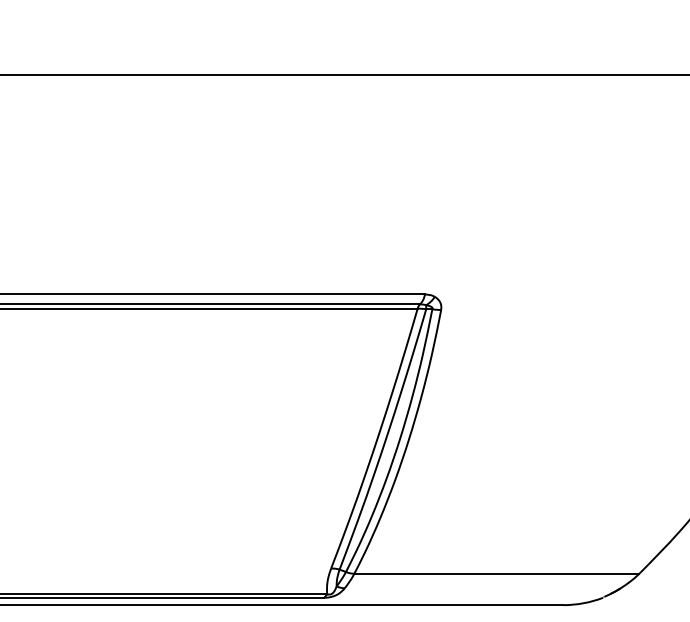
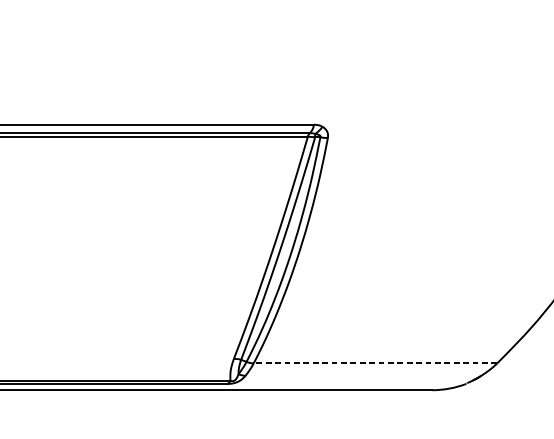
line: (496, 573) -> (375, 363), solid -> dashed

